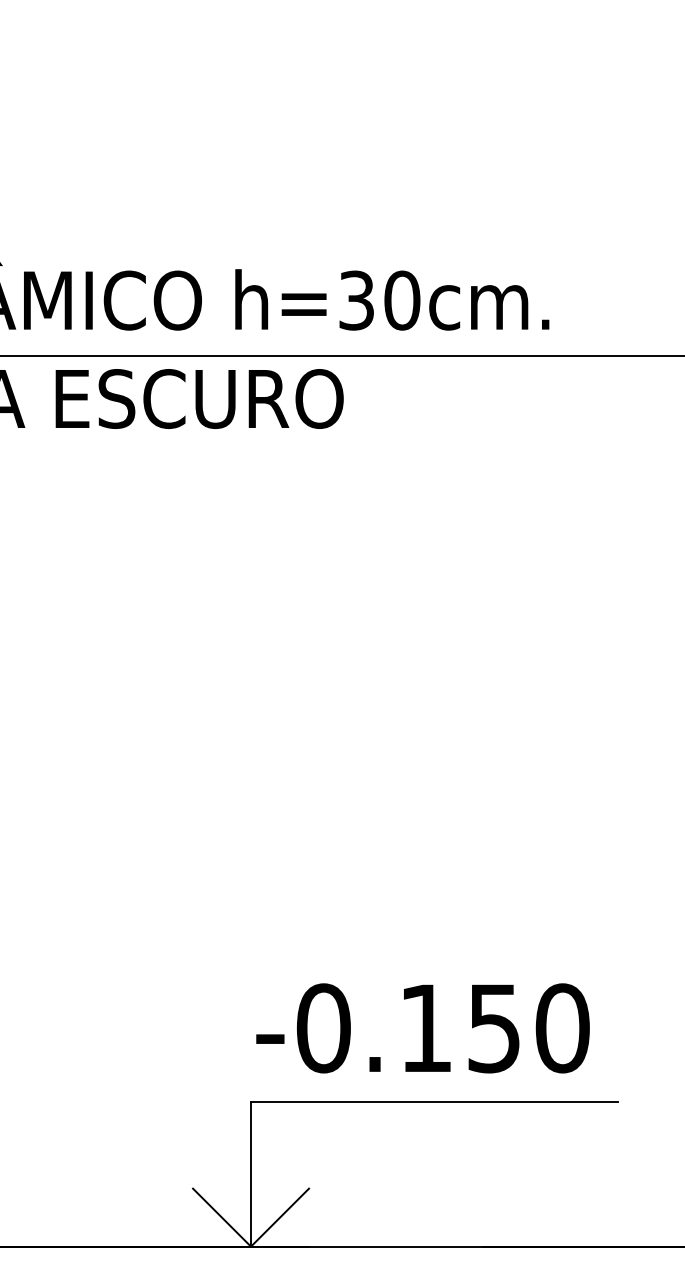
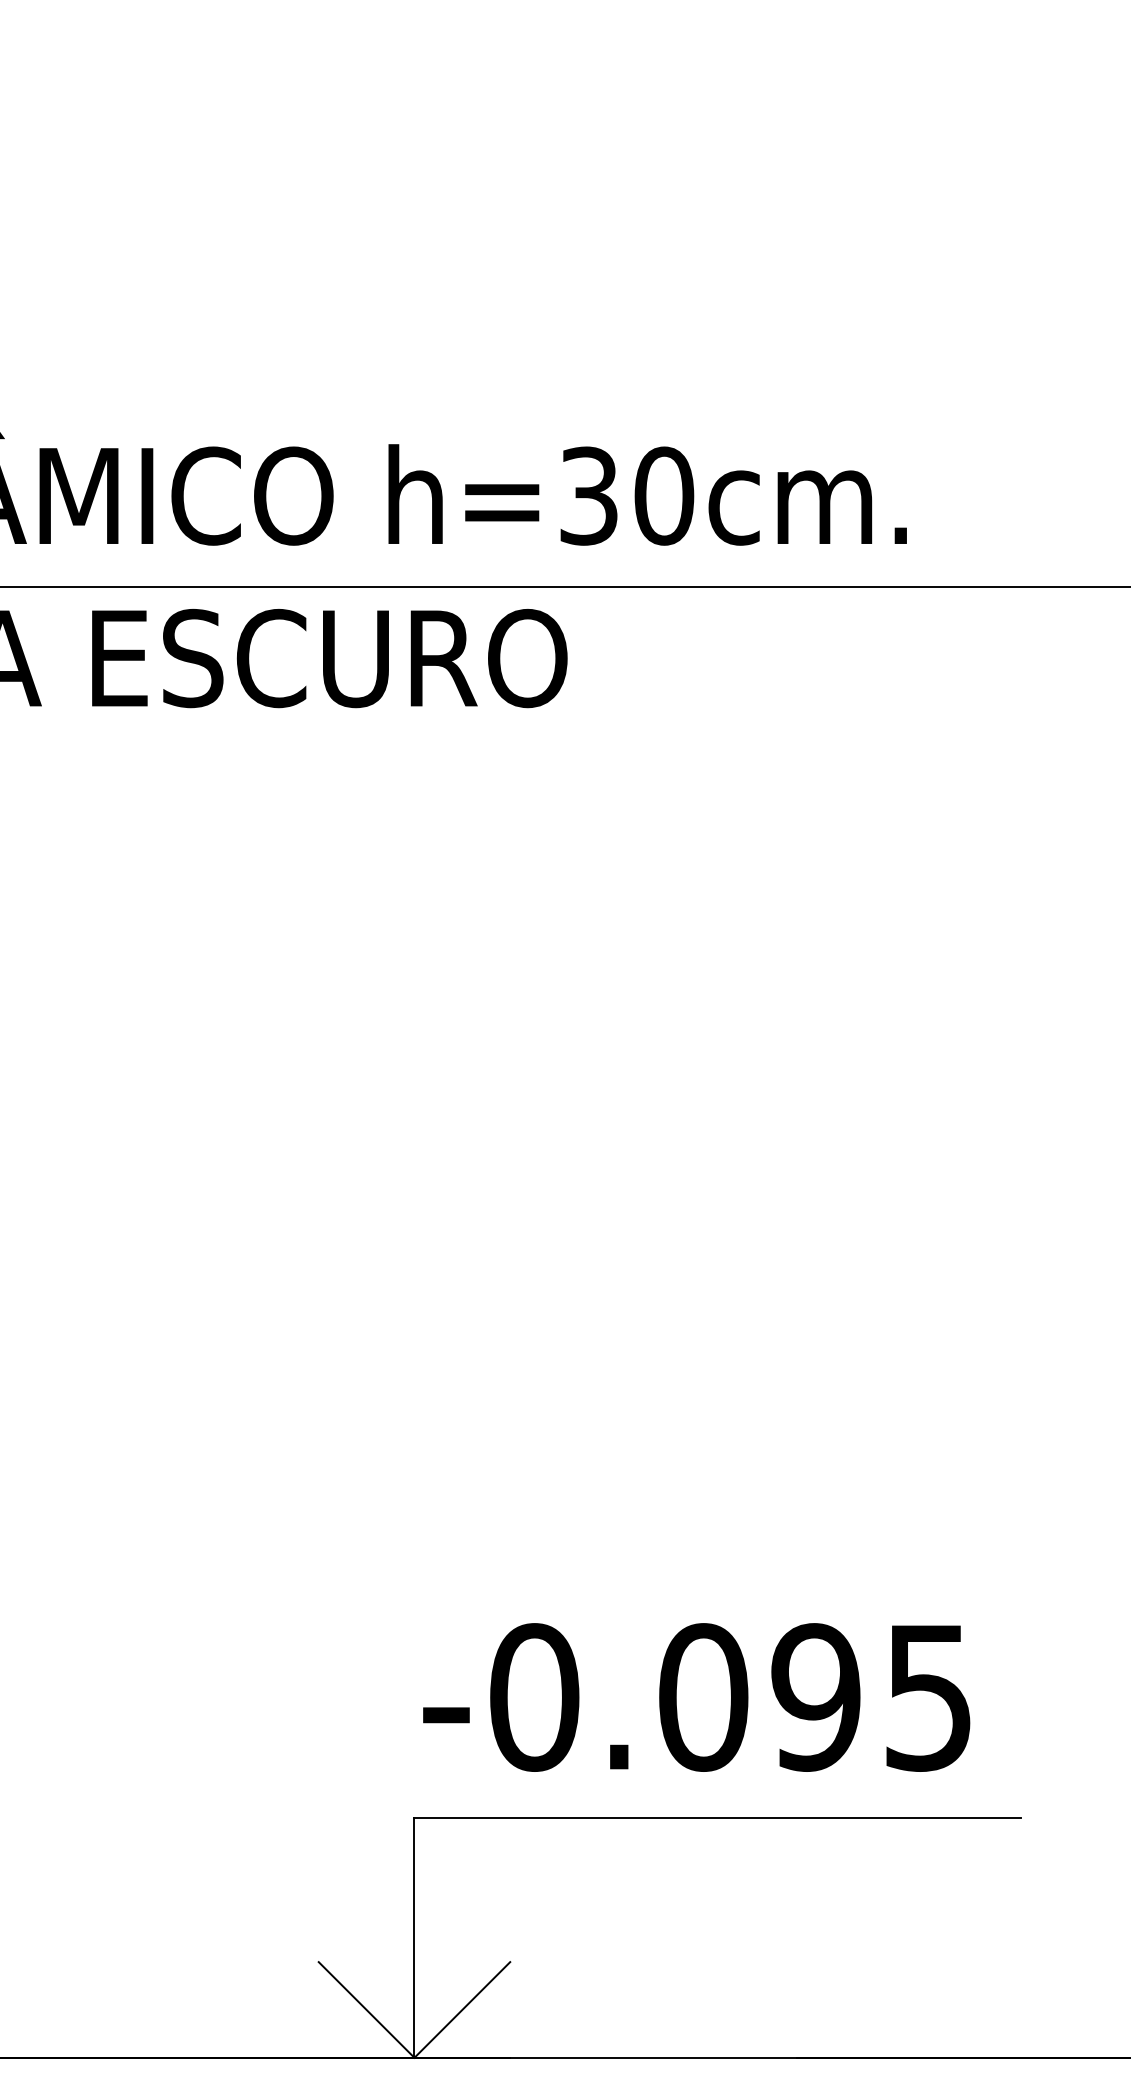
text: (494, 1028) -> (816, 1697), -0.150 -> -0.095

